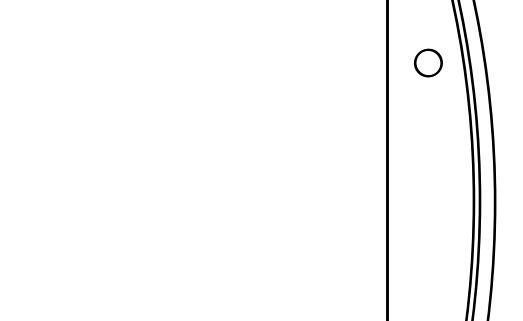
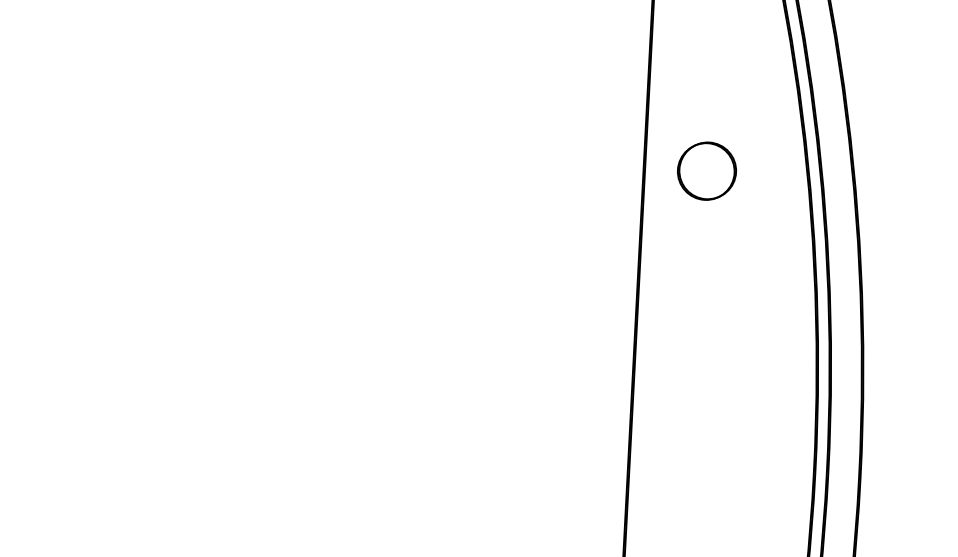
part: (428, 62) -> (707, 170), moved

